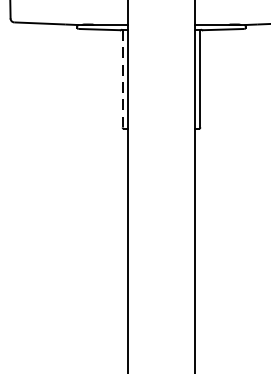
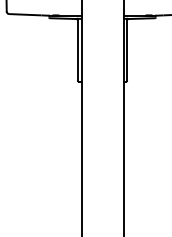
line: (122, 78) -> (77, 49), dashed -> solid

